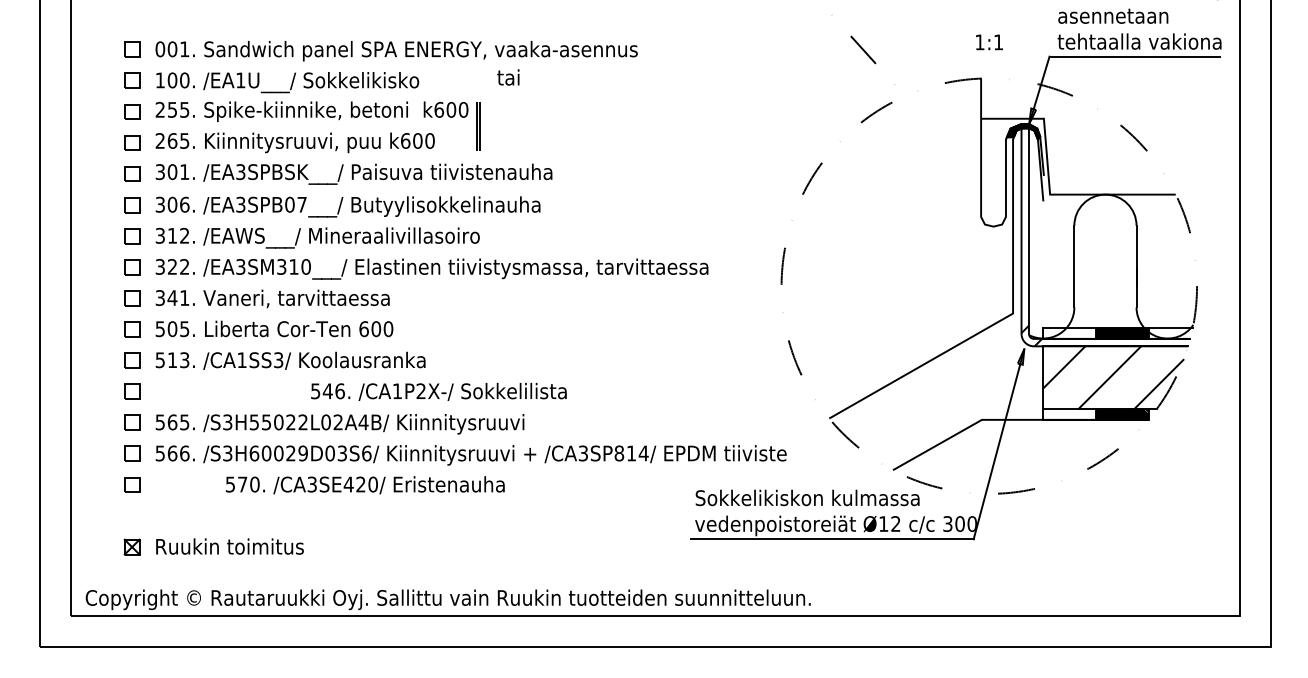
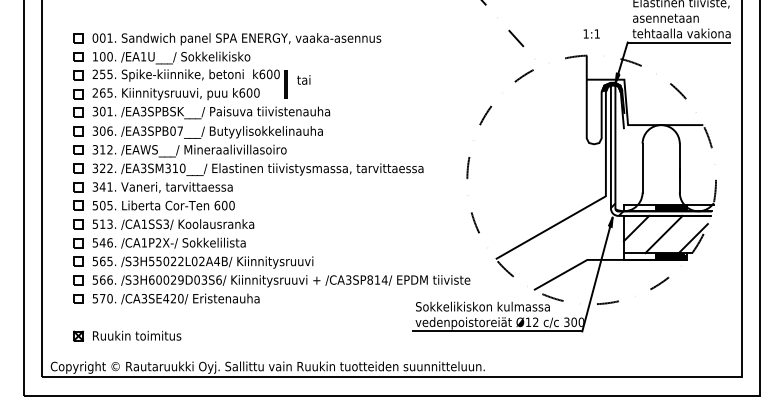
text: (507, 76) -> (303, 79), moved
text: (437, 390) -> (168, 242), moved
text: (364, 484) -> (175, 298), moved

